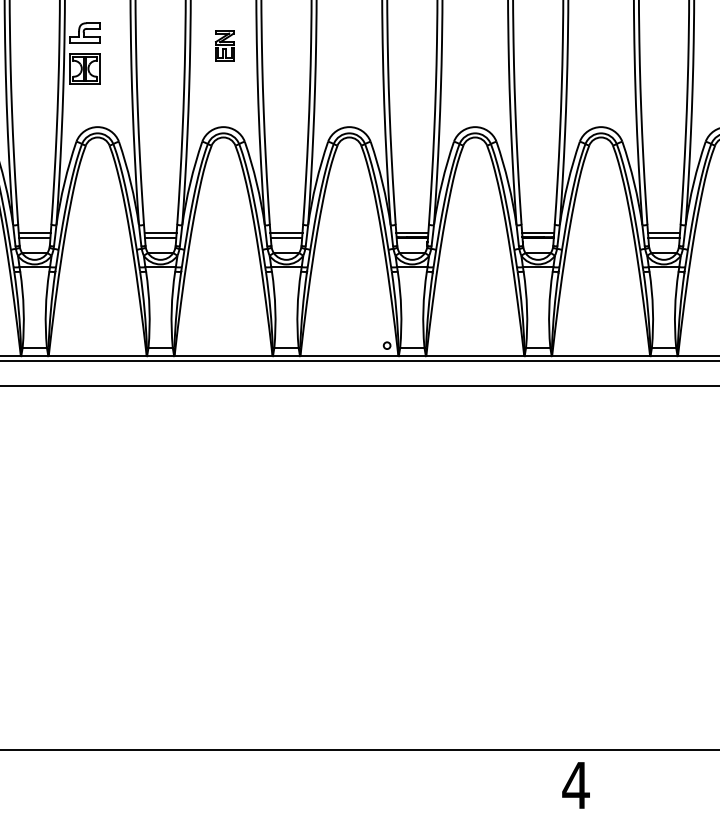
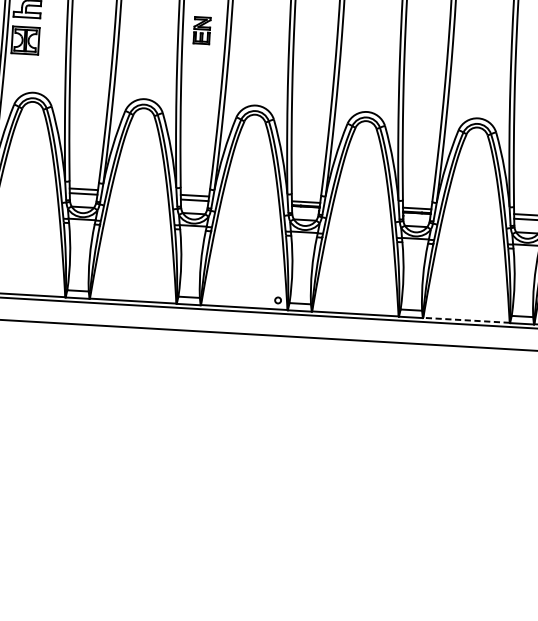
part: (224, 45) -> (201, 30), moved
line: (601, 355) -> (466, 320), solid -> dashed

